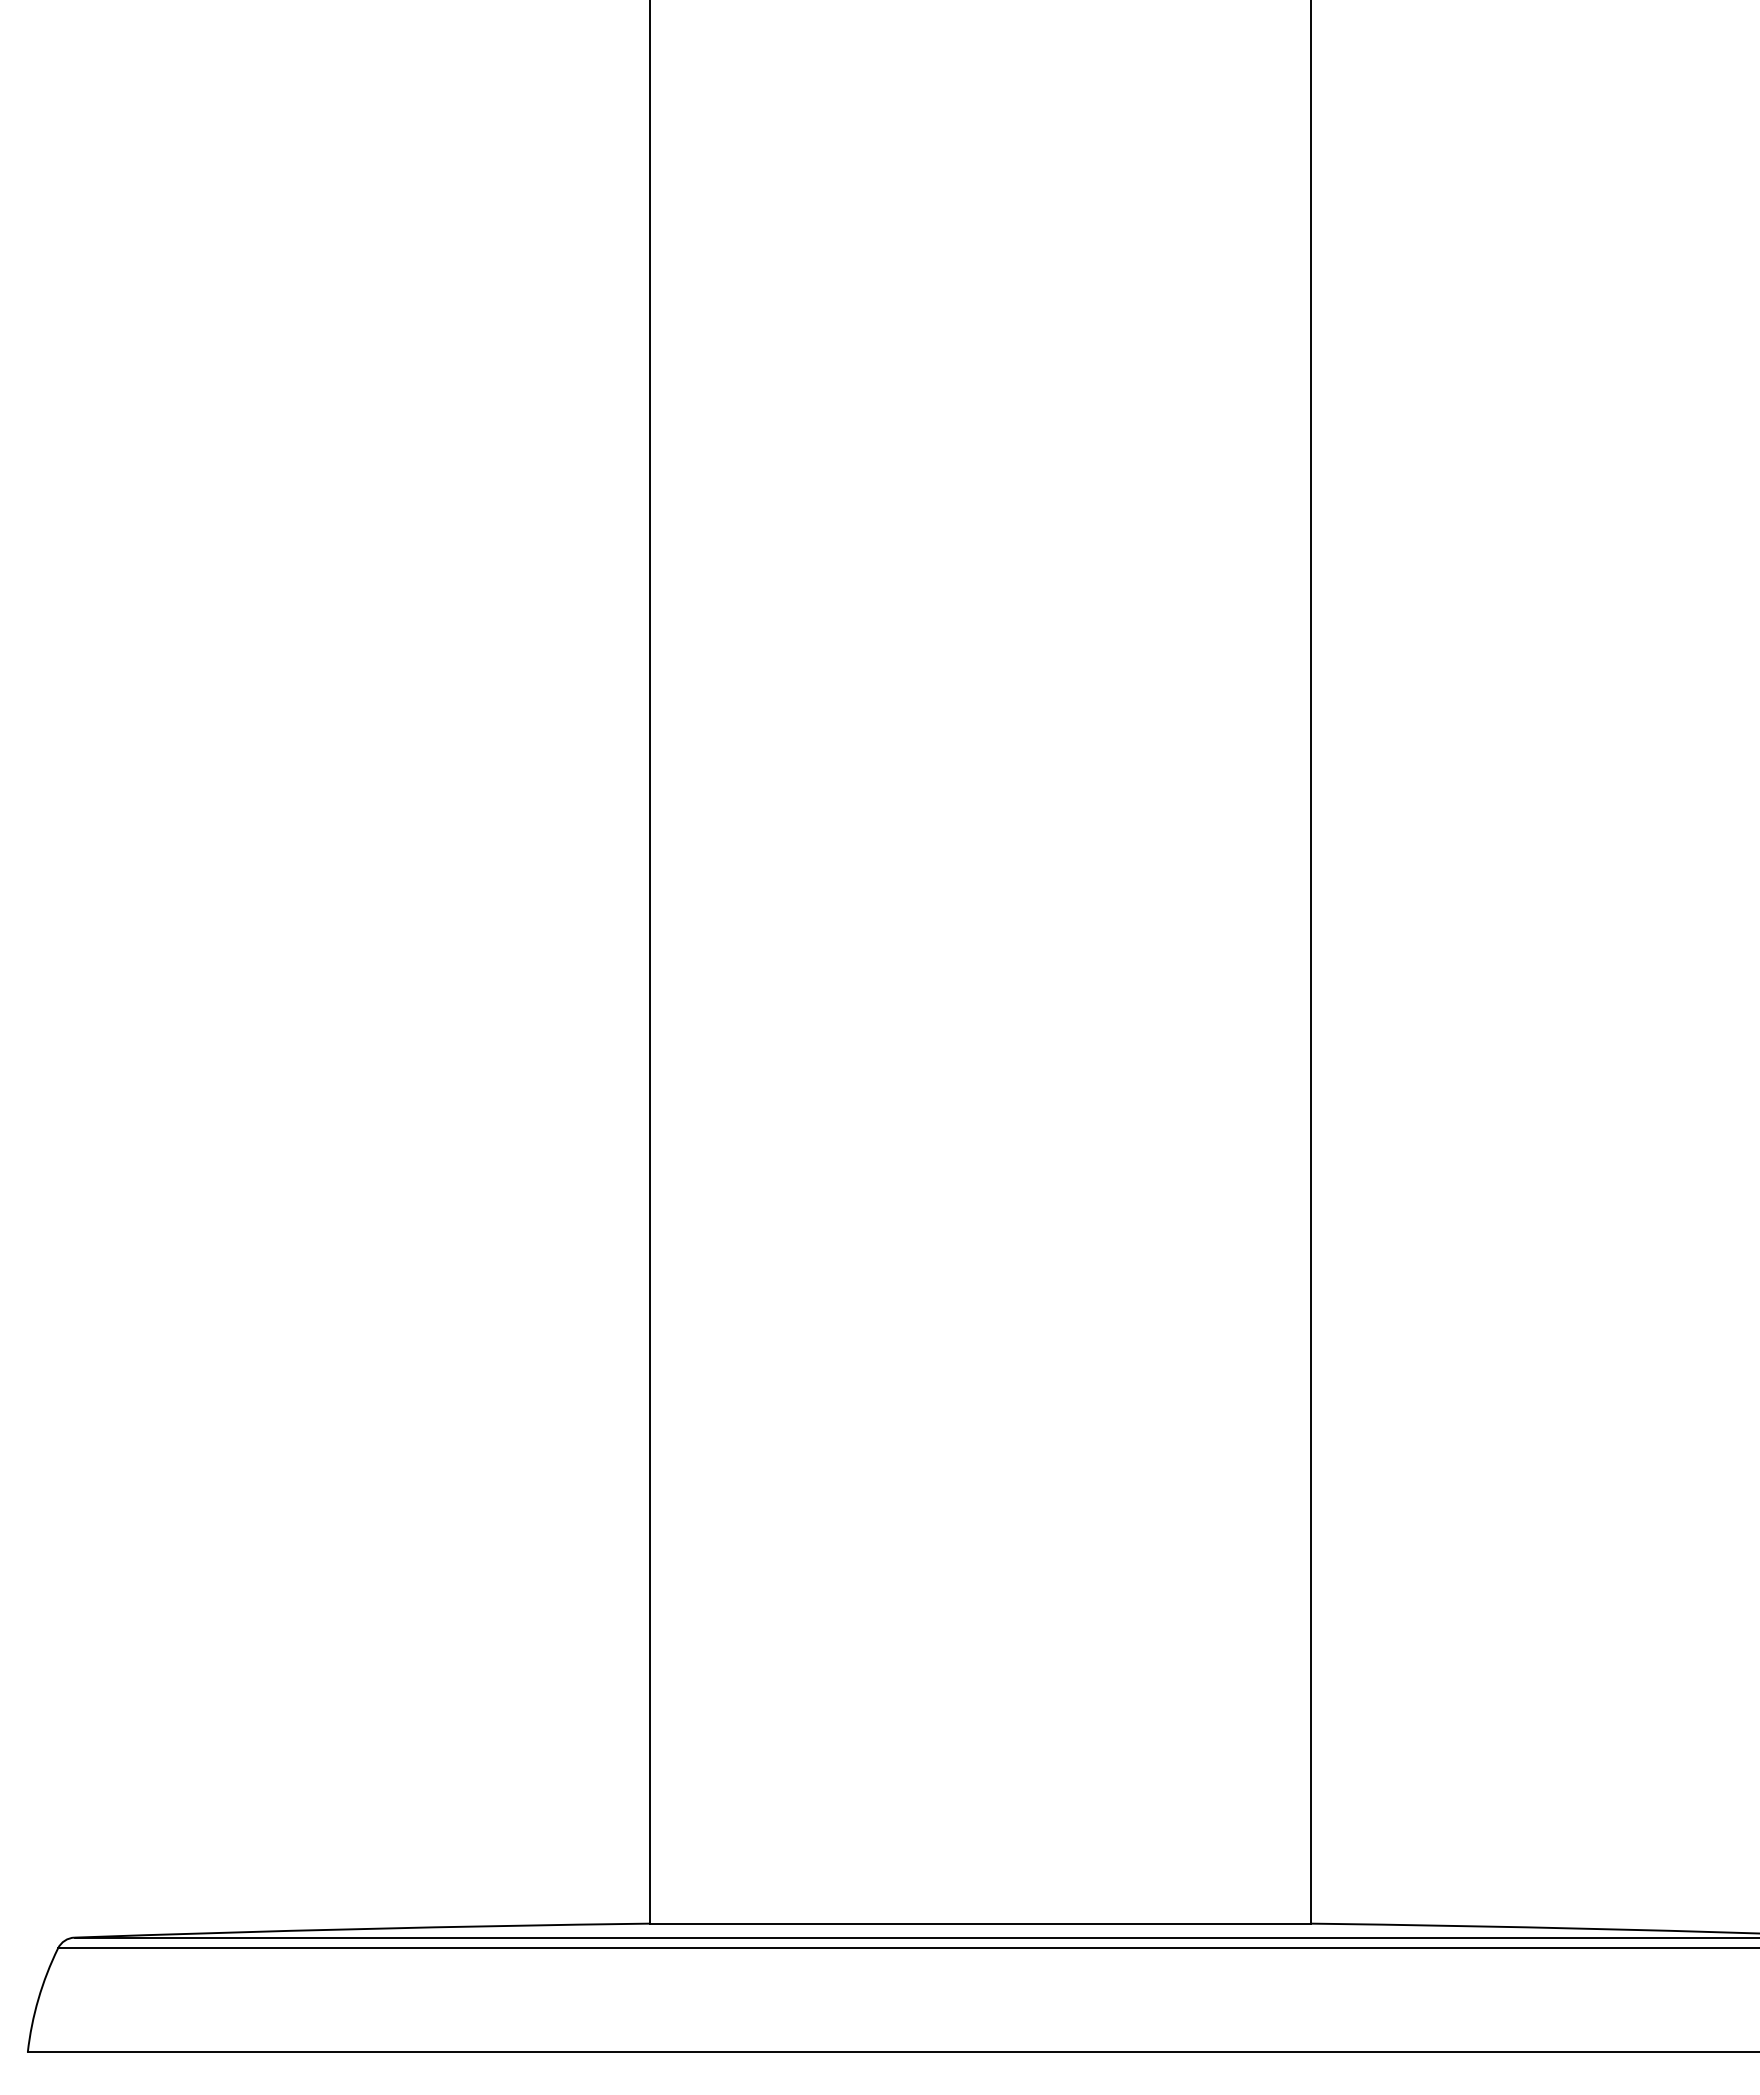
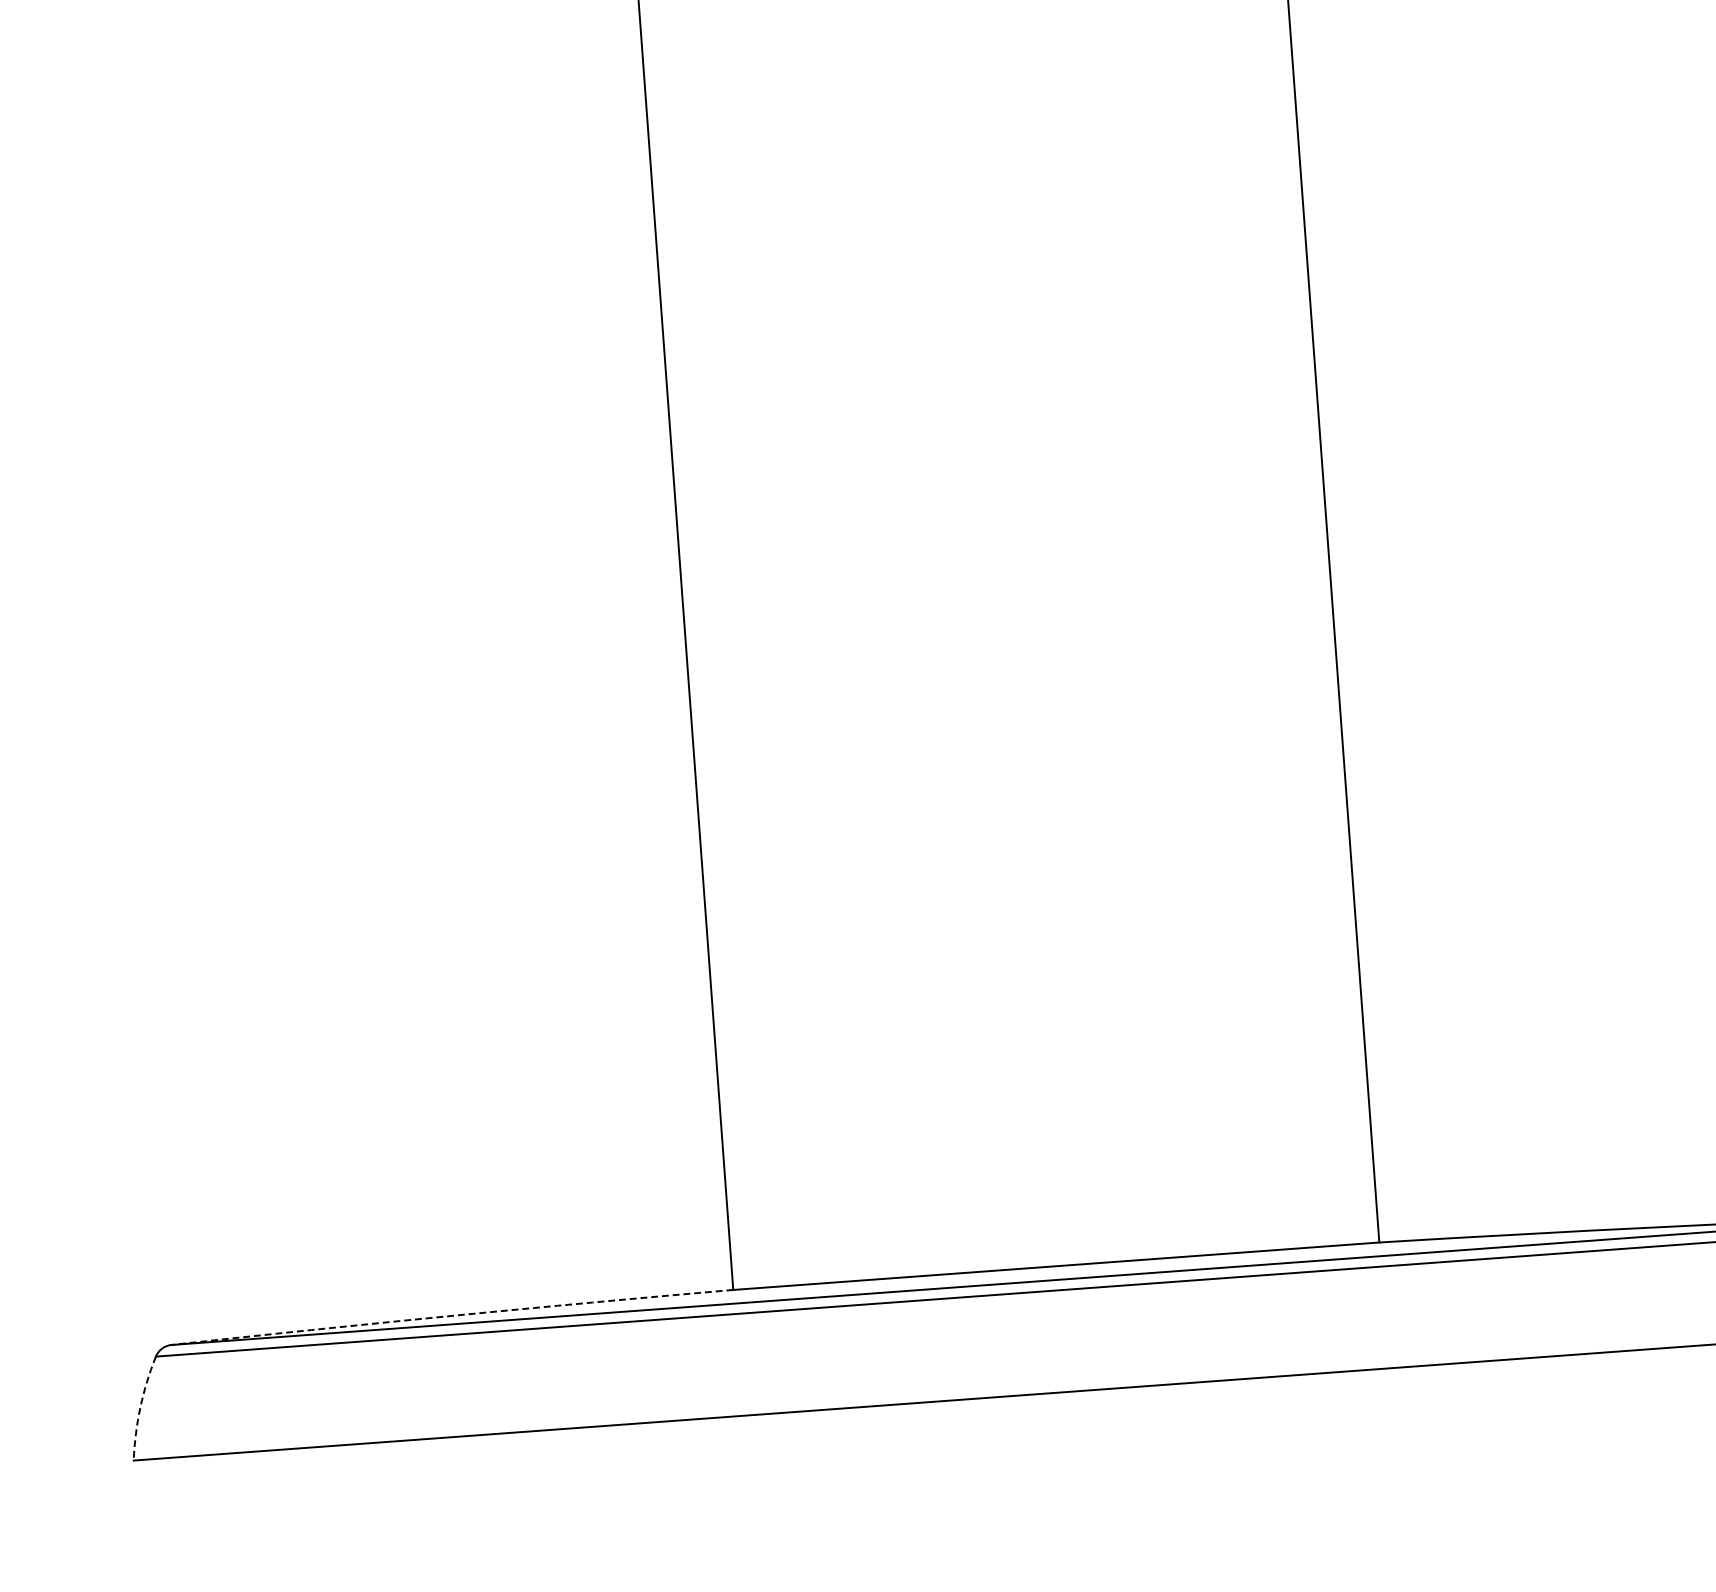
arc: (362, 1929) -> (452, 1316), solid -> dashed
arc: (38, 1999) -> (140, 1408), solid -> dashed

